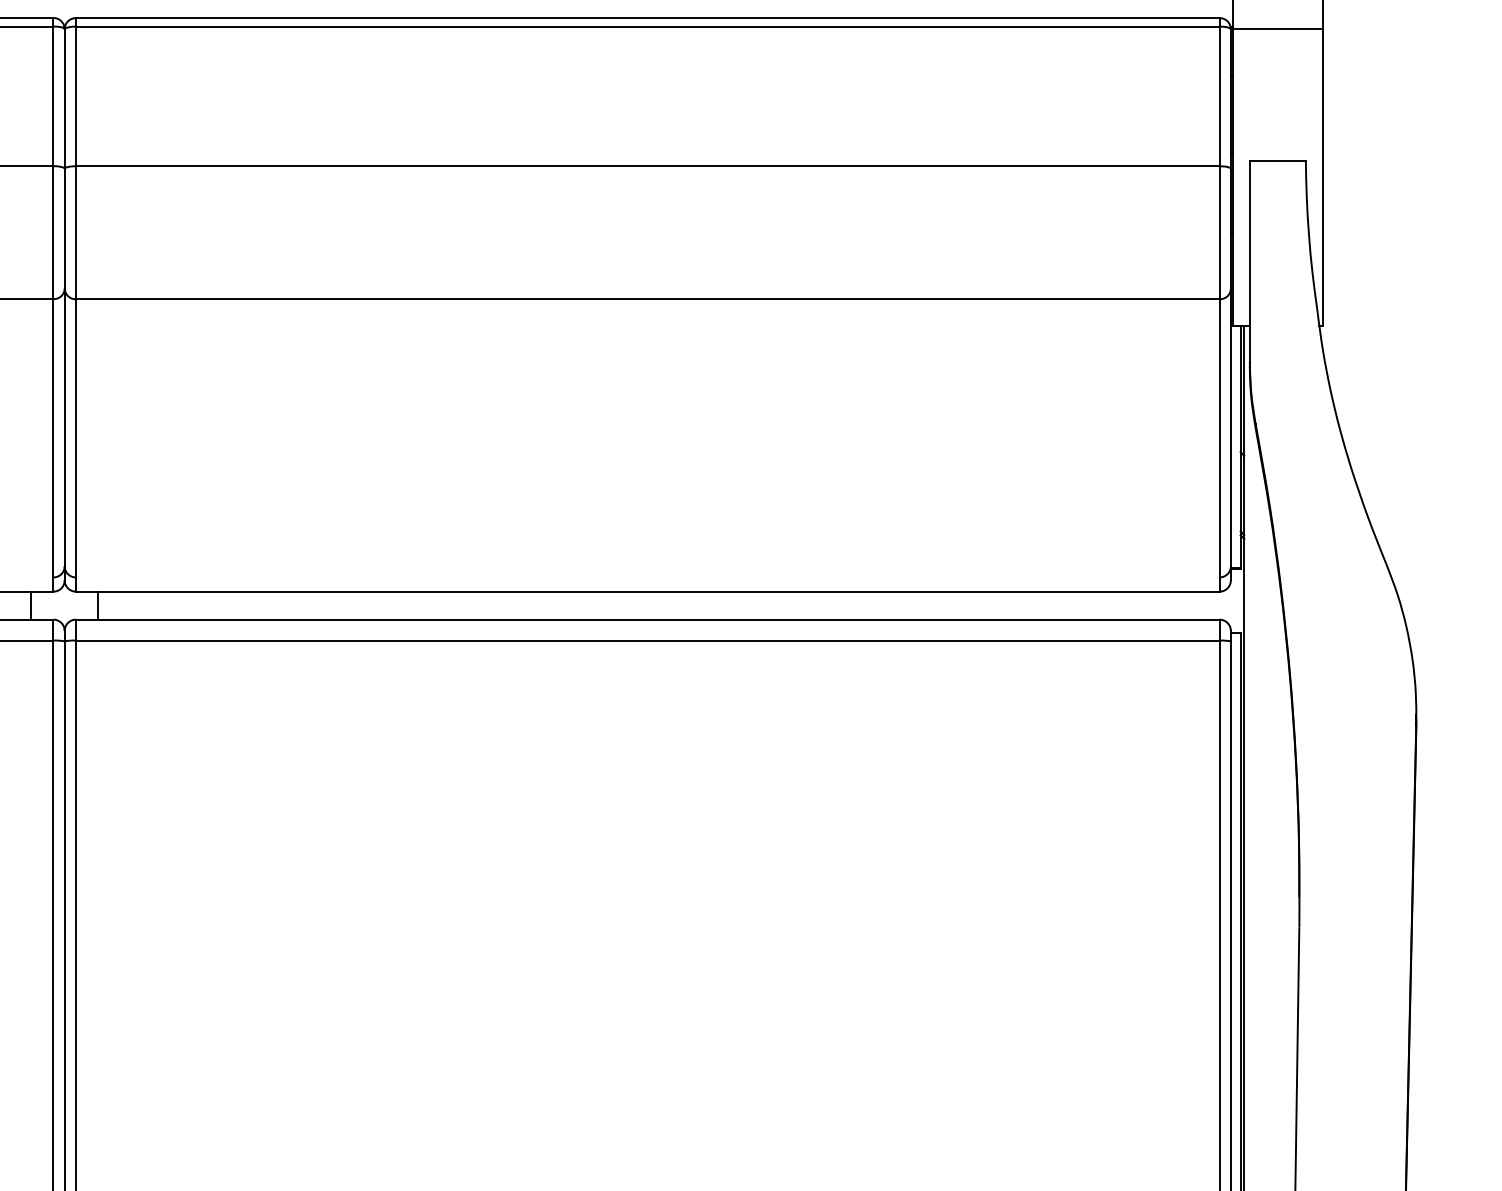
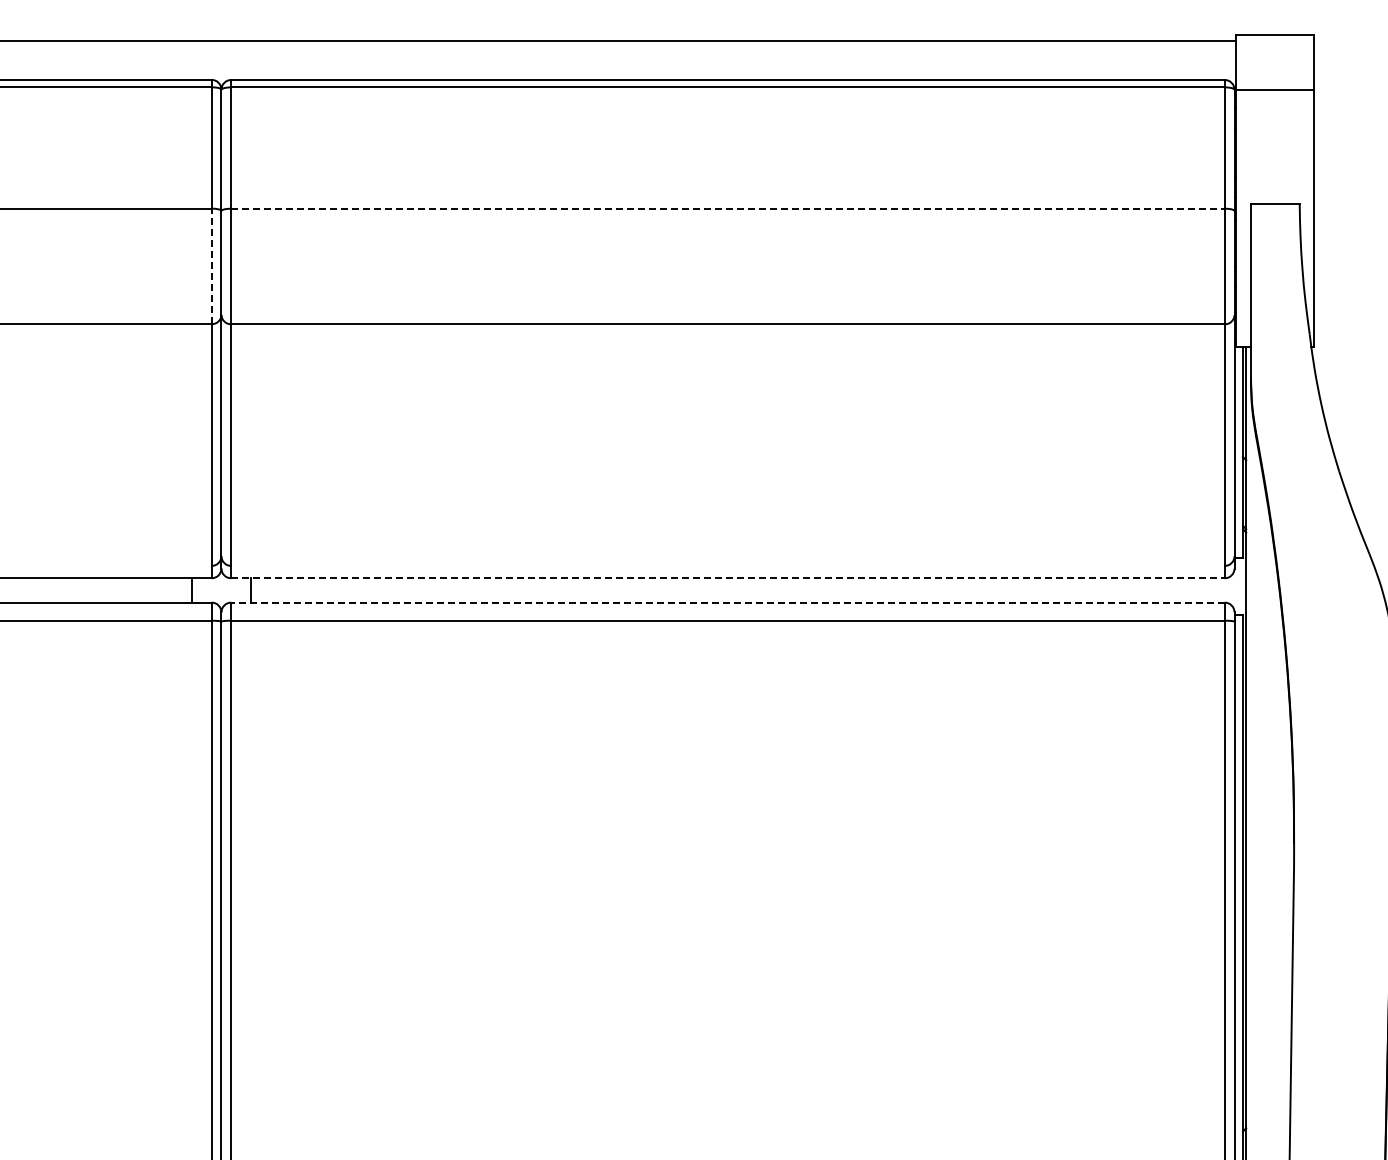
line: (647, 166) -> (727, 208), solid -> dashed
line: (53, 232) -> (211, 266), solid -> dashed
line: (647, 591) -> (727, 578), solid -> dashed
line: (647, 619) -> (727, 602), solid -> dashed

